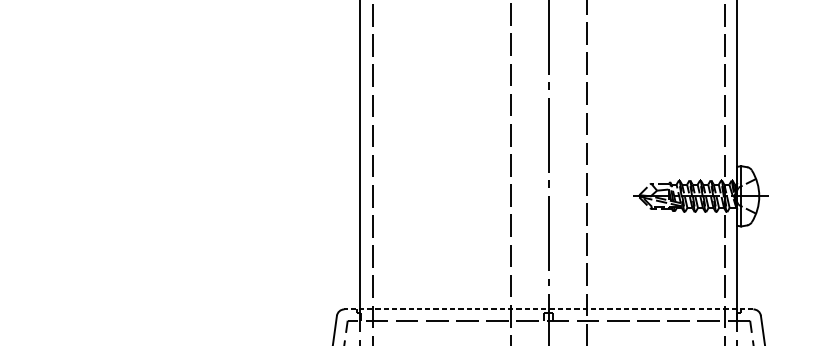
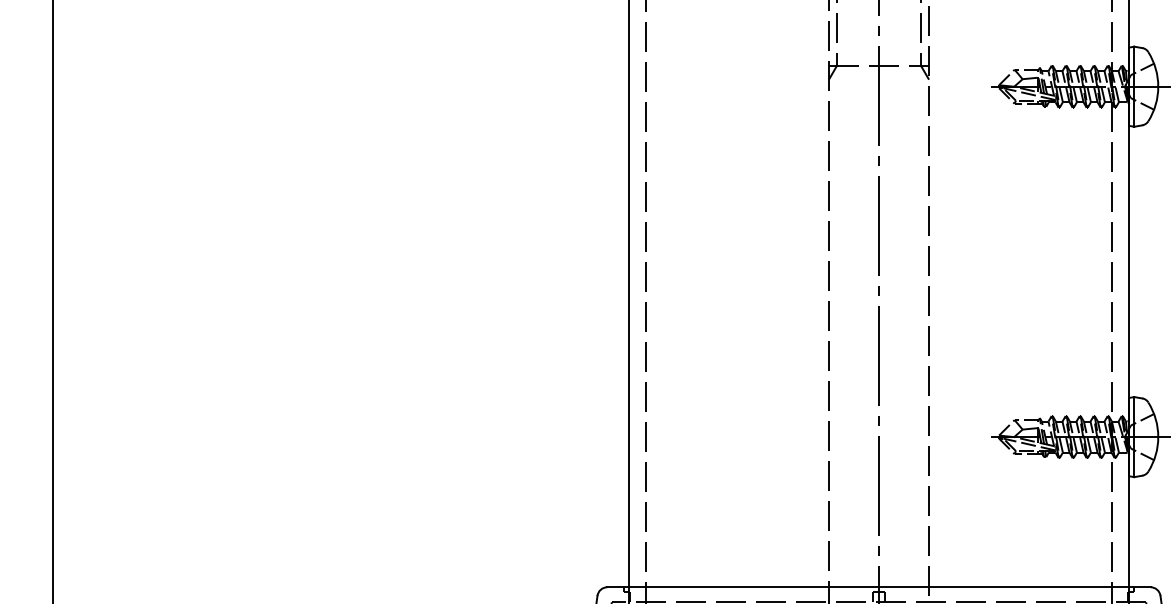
line: (548, 309) -> (878, 587), dashed -> solid

